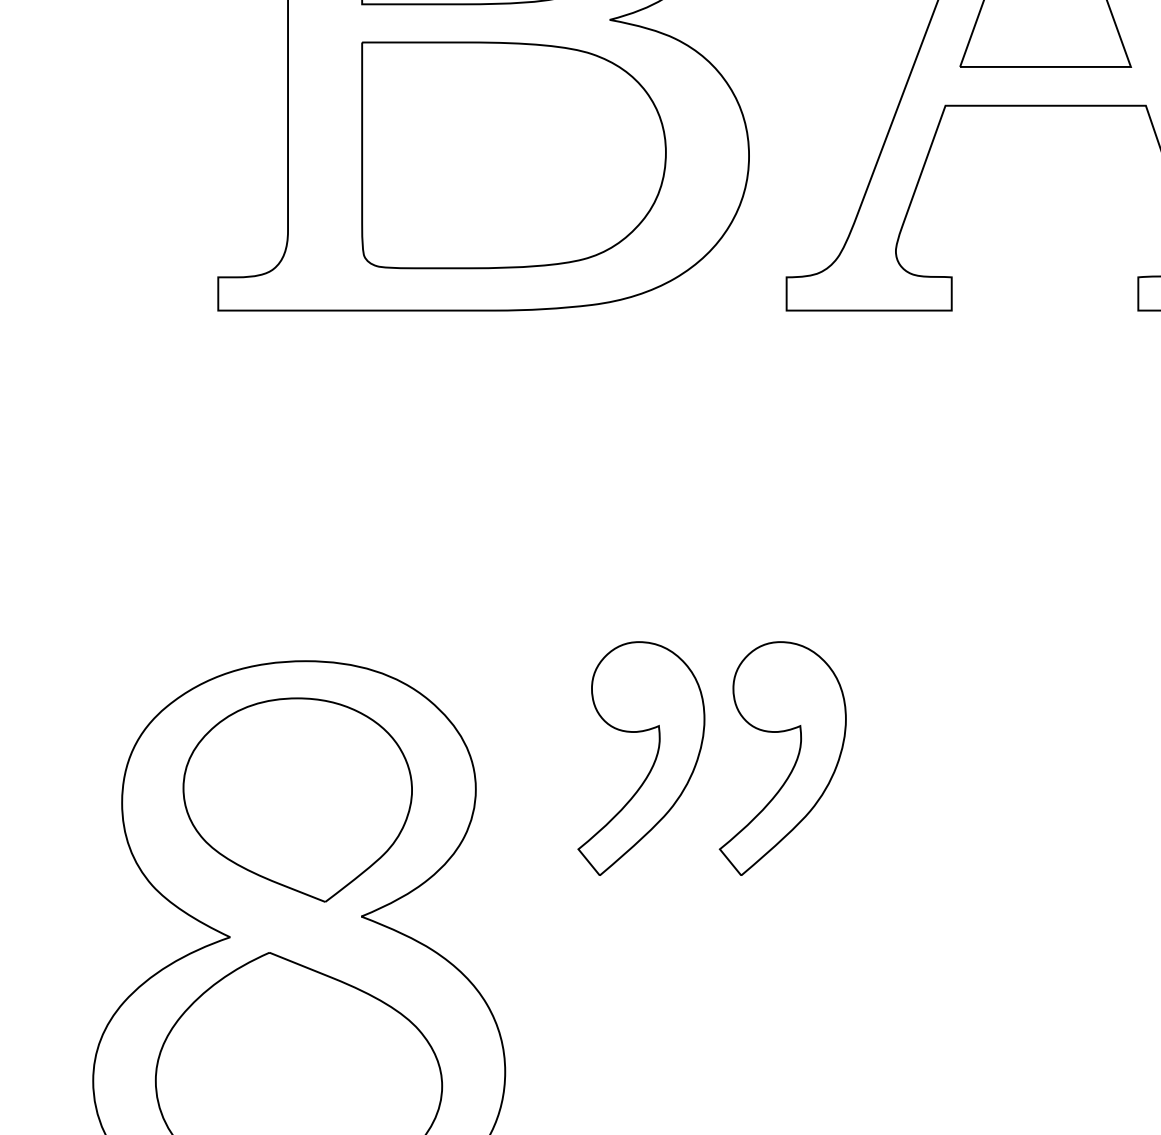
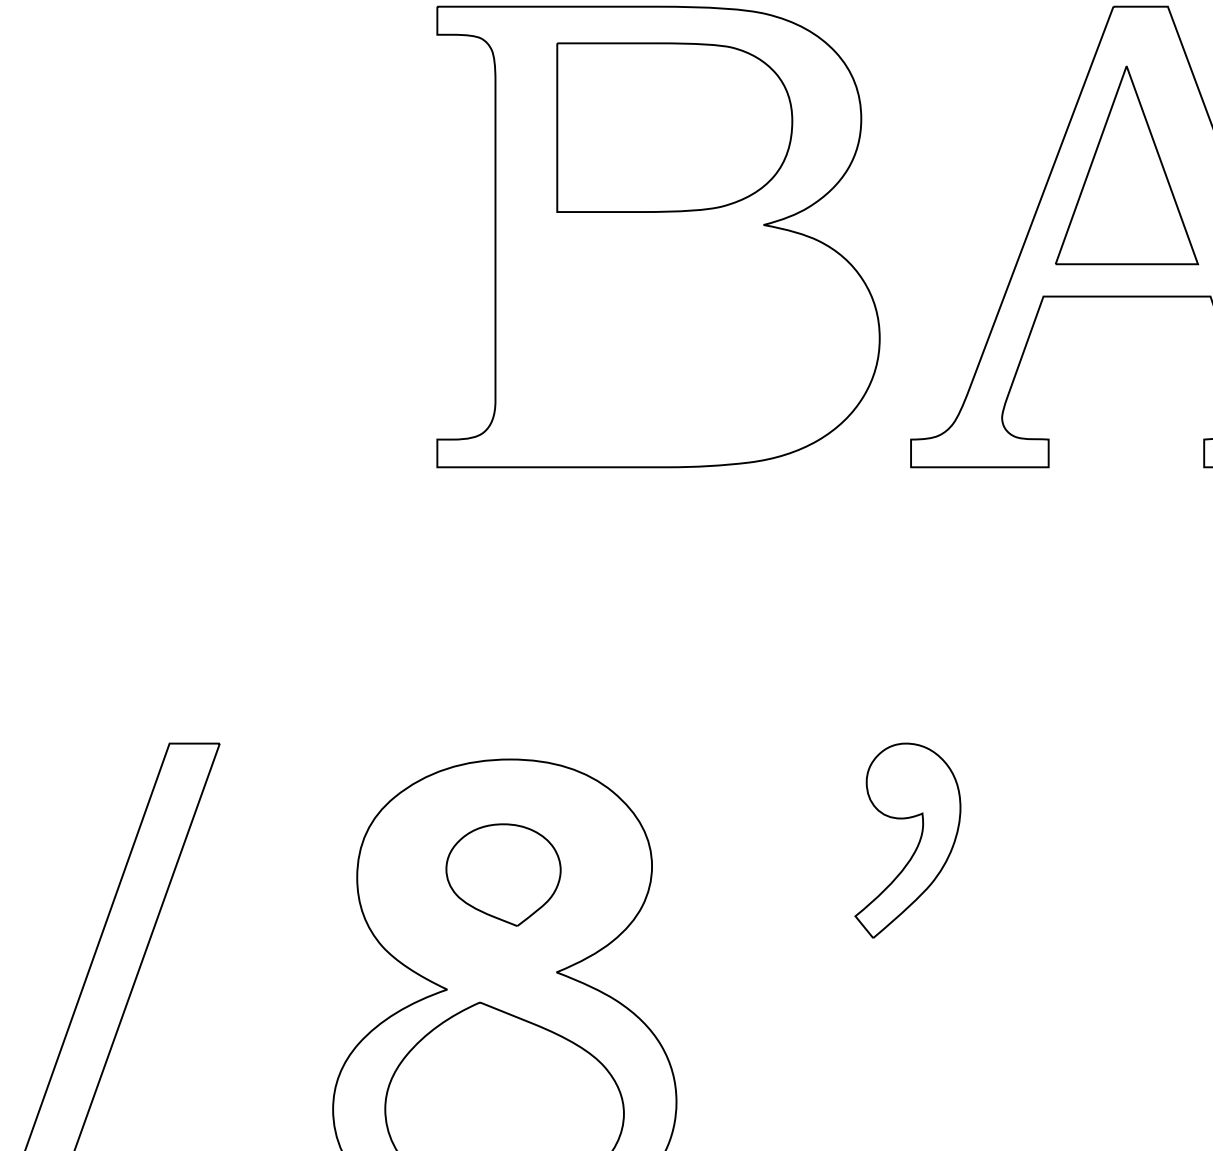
part: (513, 154) -> (683, 337), removed
part: (652, 763) -> (799, 844), removed
part: (297, 799) -> (503, 874), size x0.6

